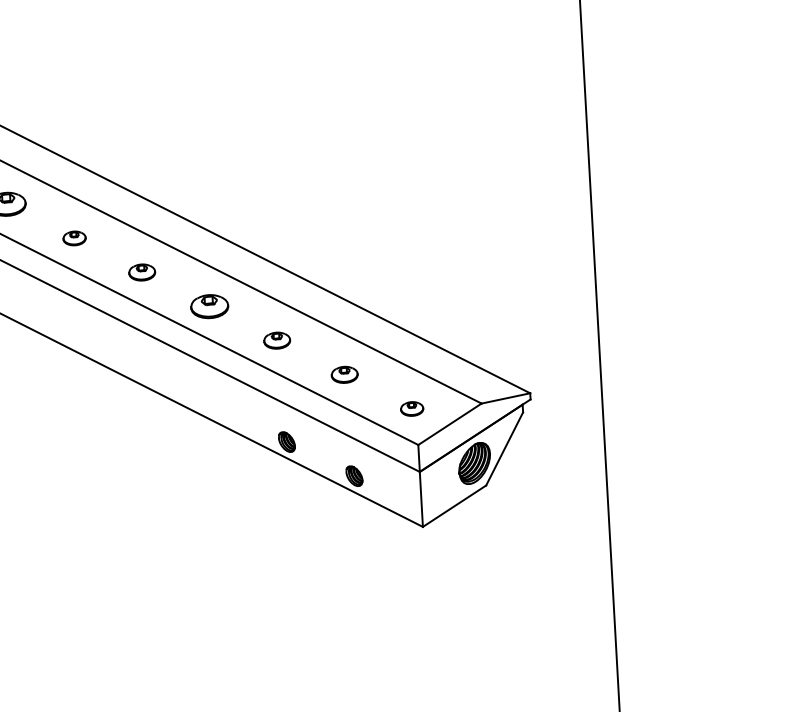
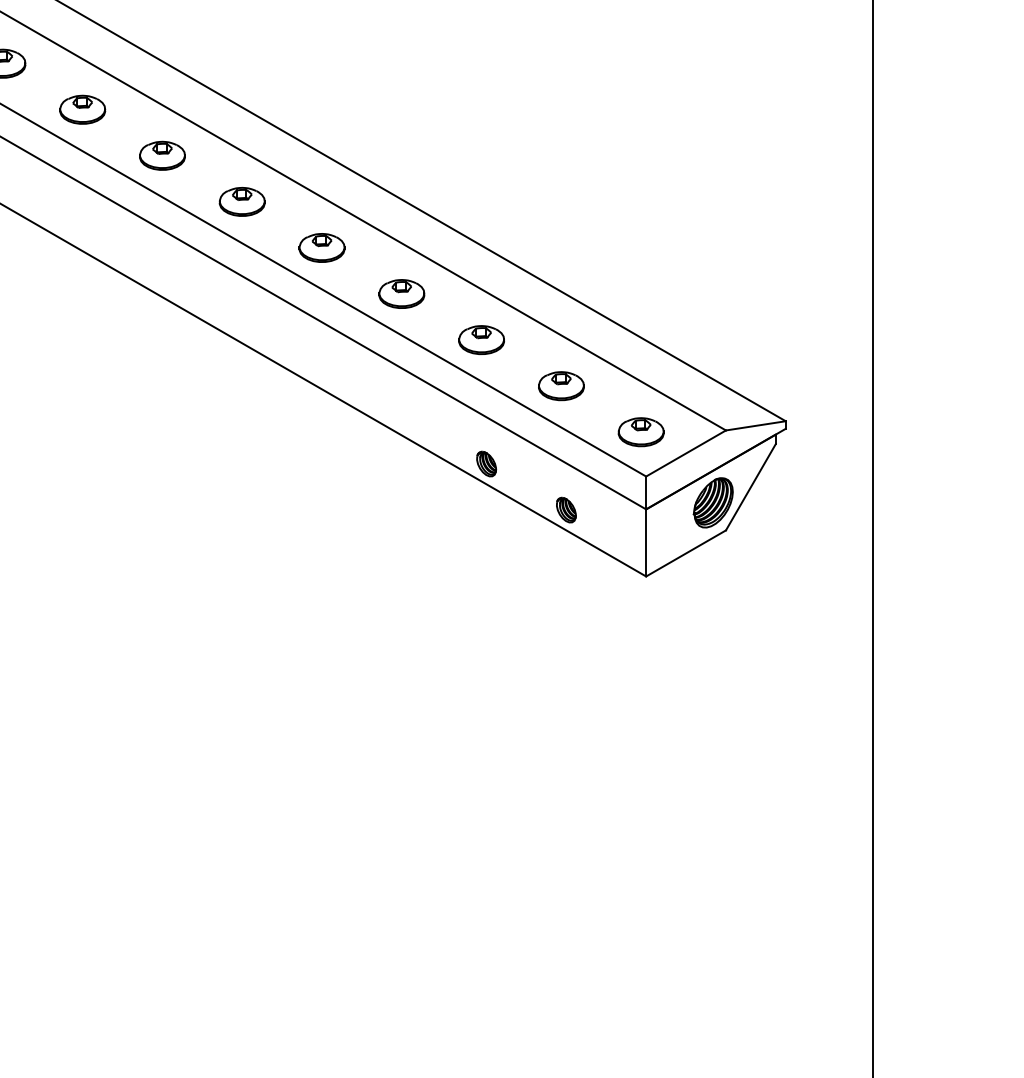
part: (74, 238) -> (241, 201), size x1.67
part: (141, 272) -> (321, 247), size x1.43
part: (277, 340) -> (481, 339), size x1.43
part: (344, 375) -> (561, 386), size x1.43
part: (411, 409) -> (640, 432), size x1.67

